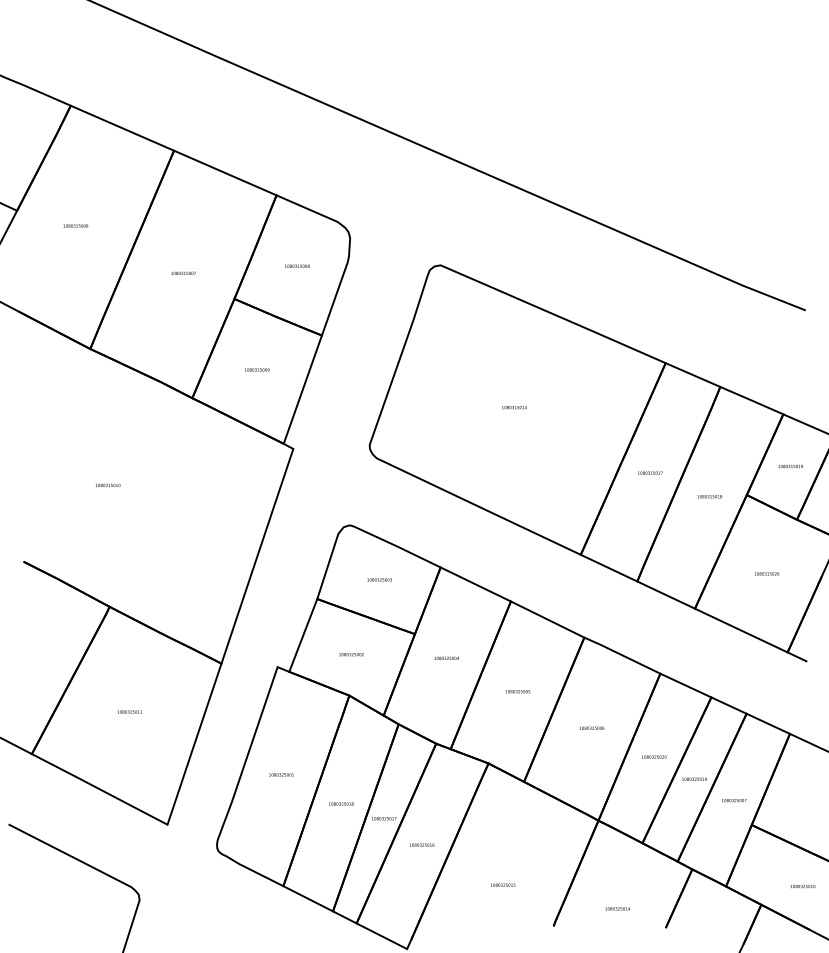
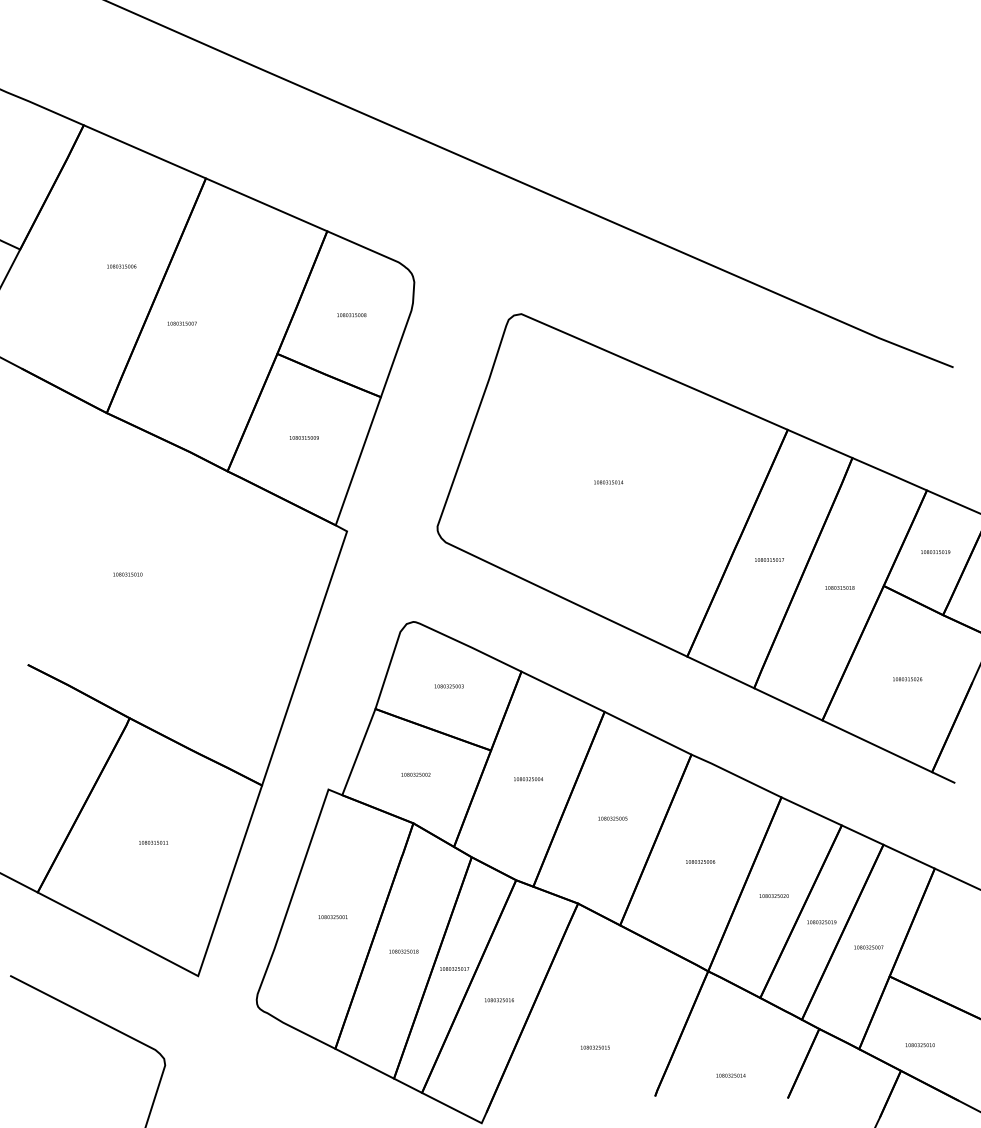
text: (75, 225) -> (121, 266), moved
text: (182, 273) -> (181, 323), moved
text: (802, 886) -> (919, 1045), moved

